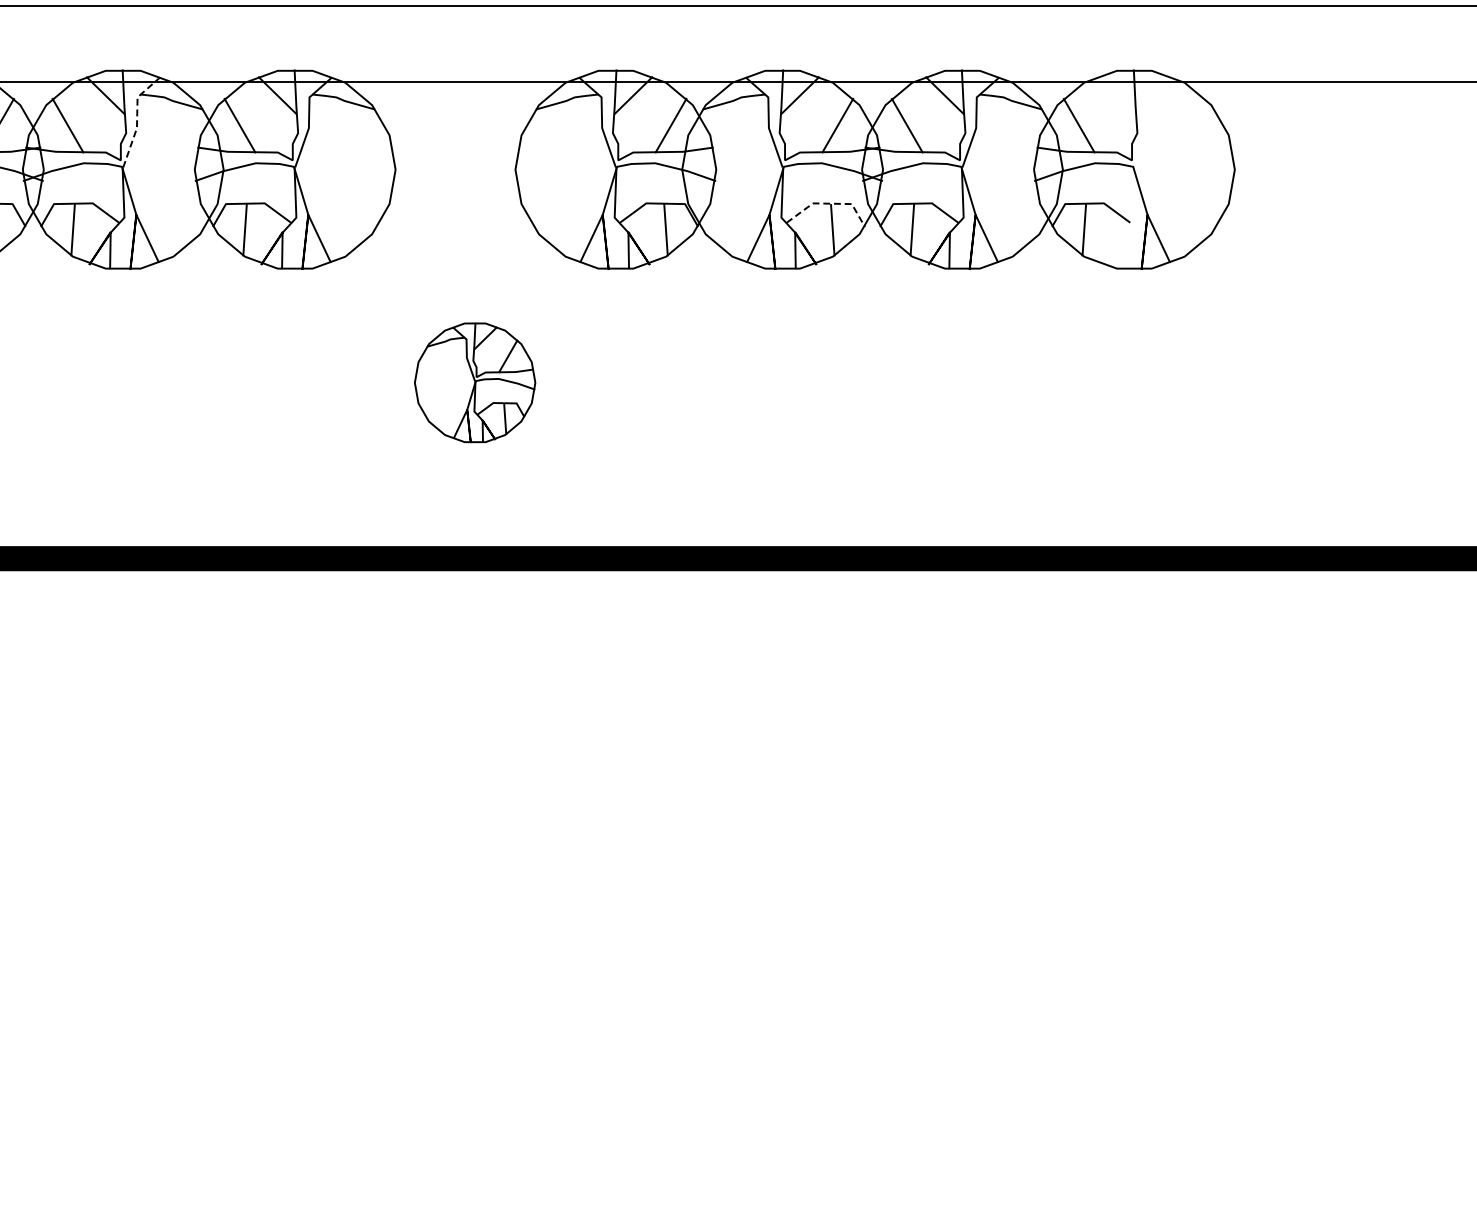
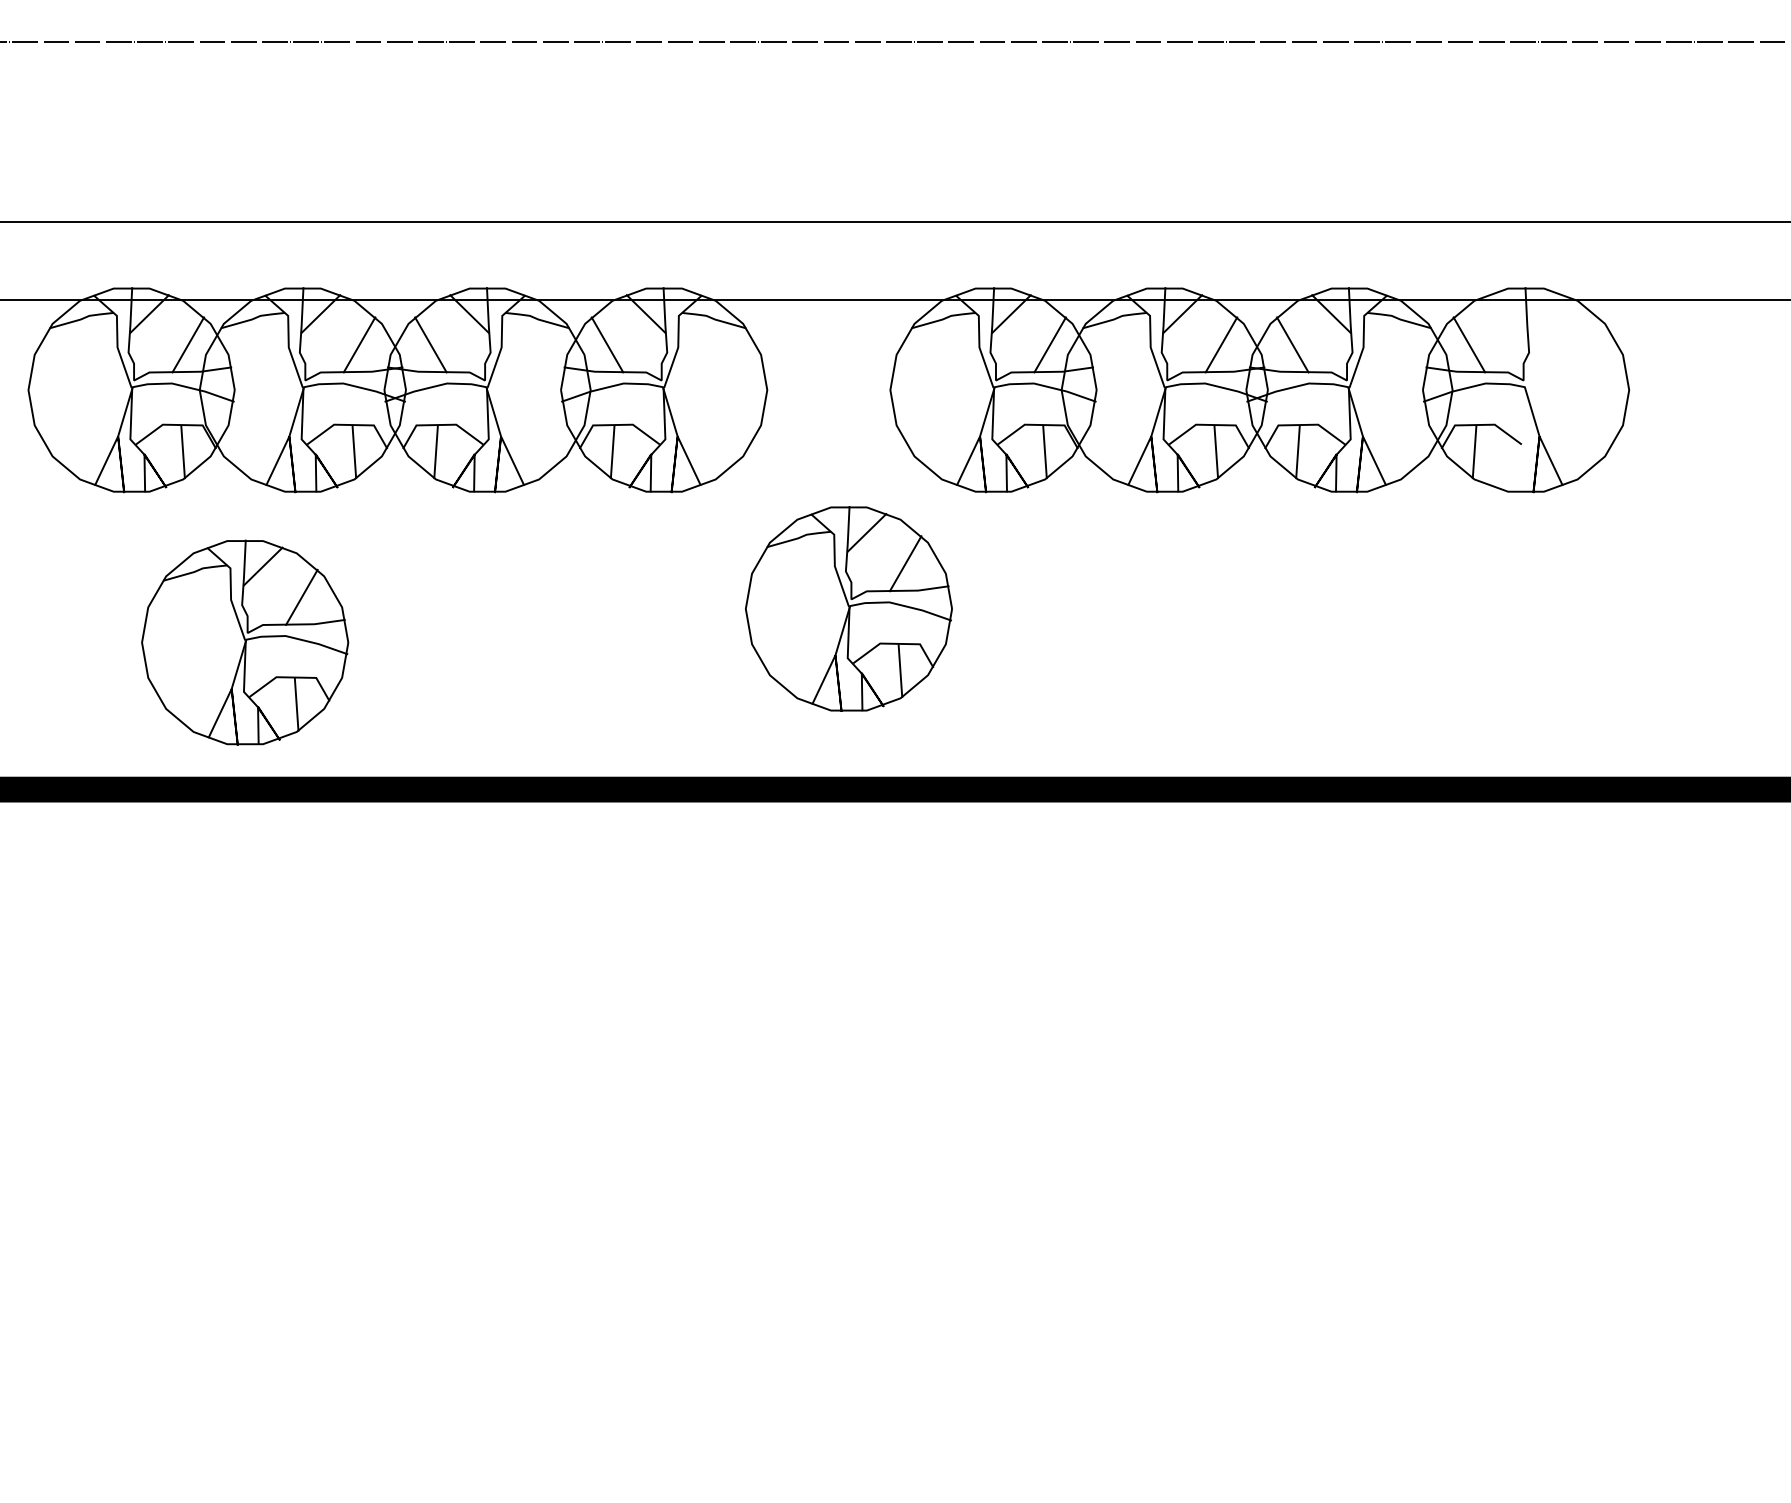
line: (136, 117) -> (501, 336), dashed -> solid
line: (829, 204) -> (1212, 425), dashed -> solid
part: (474, 382) -> (848, 608), size x1.67

